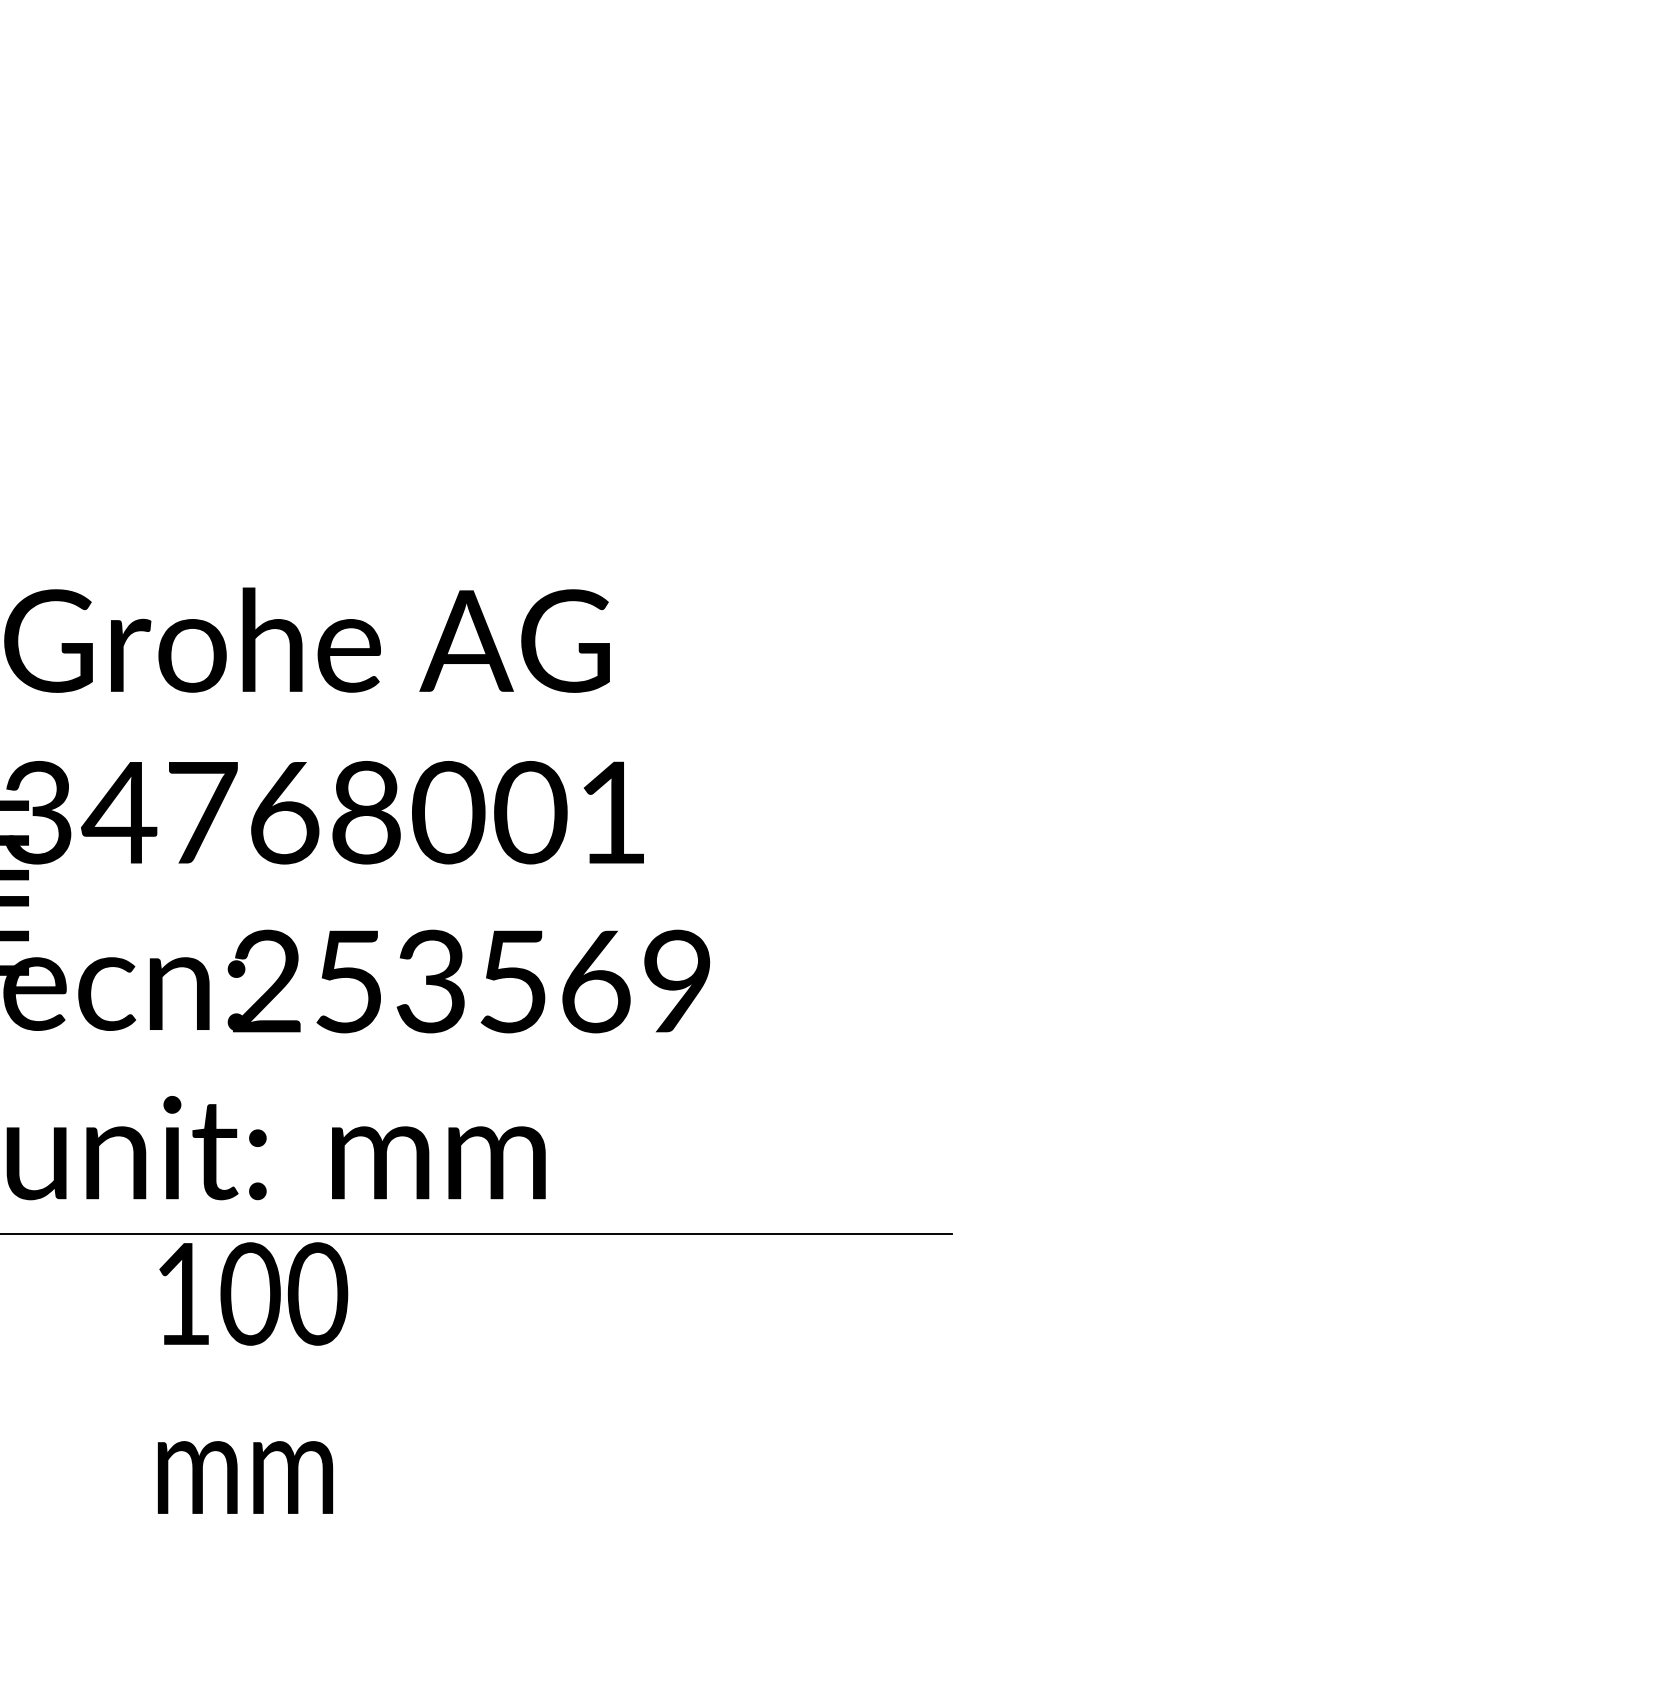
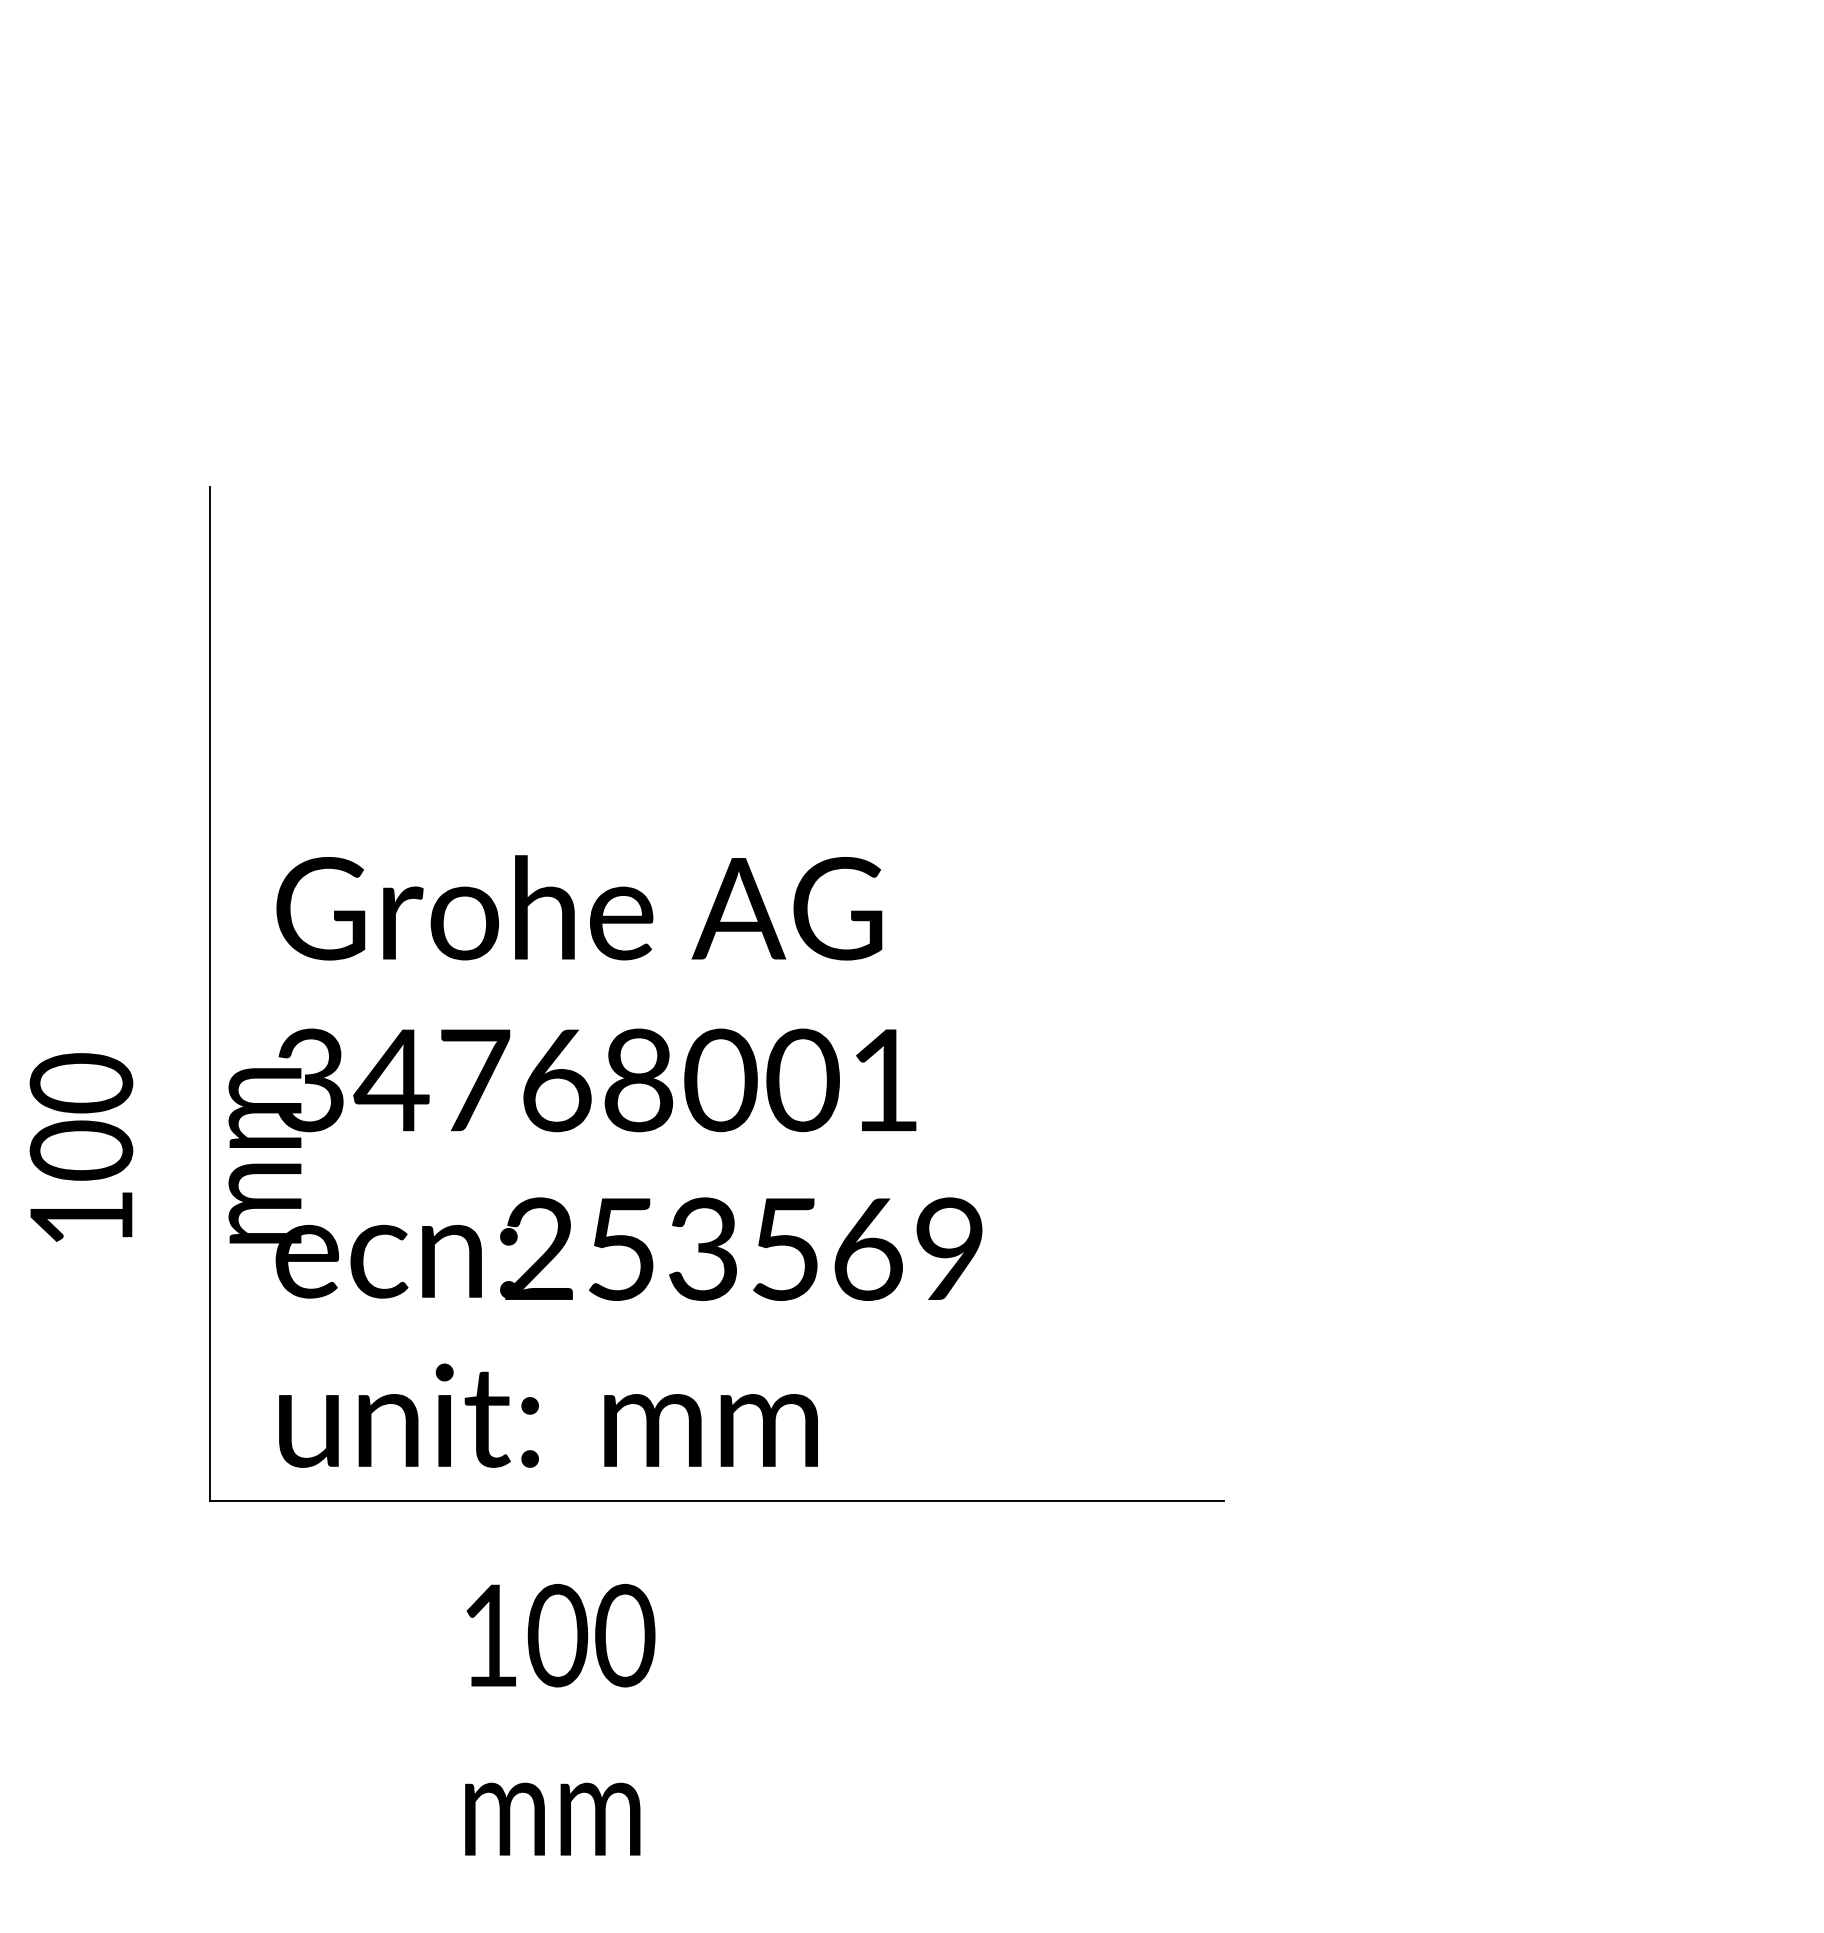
text: (253, 1377) -> (560, 1719), moved

